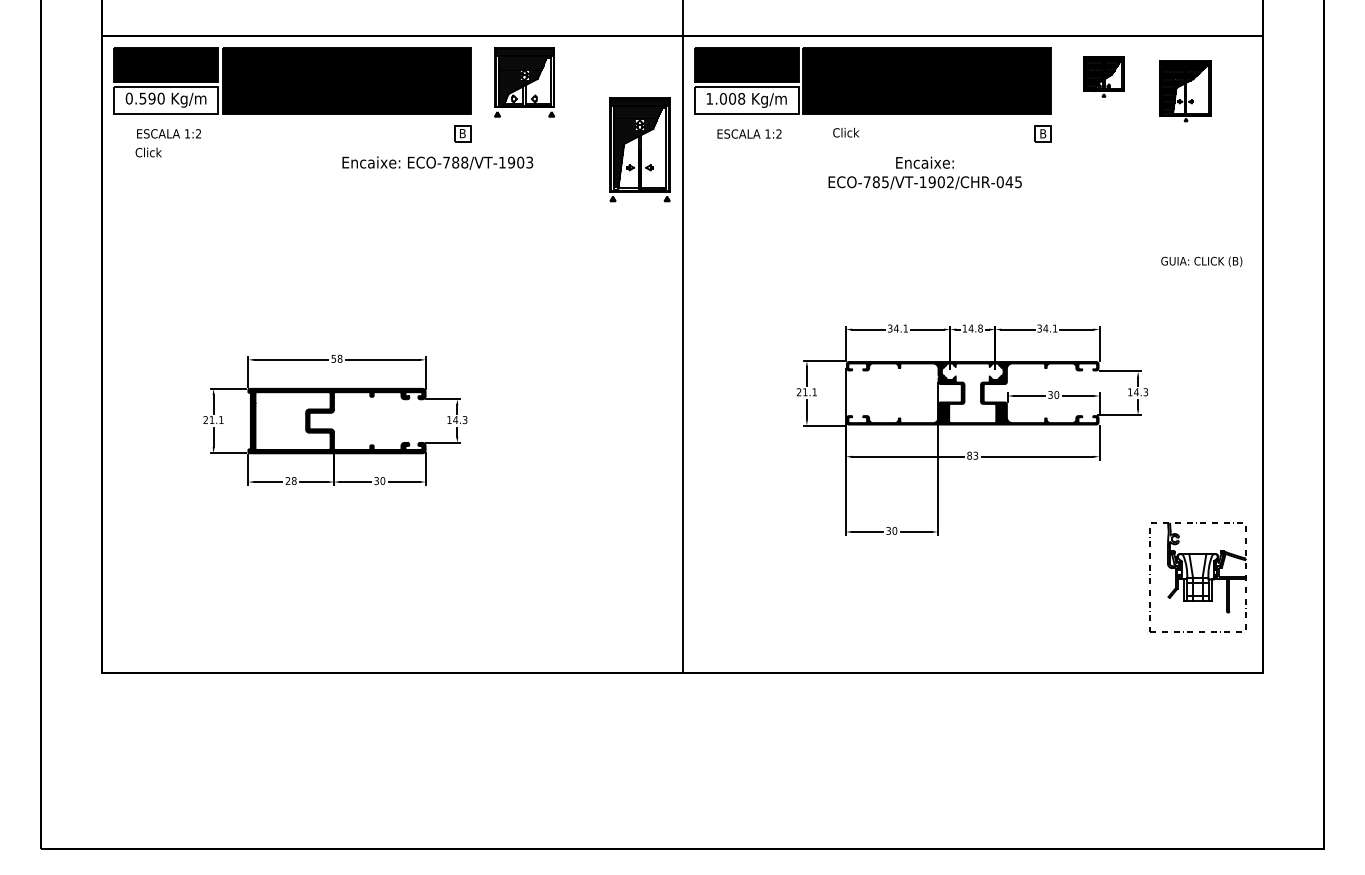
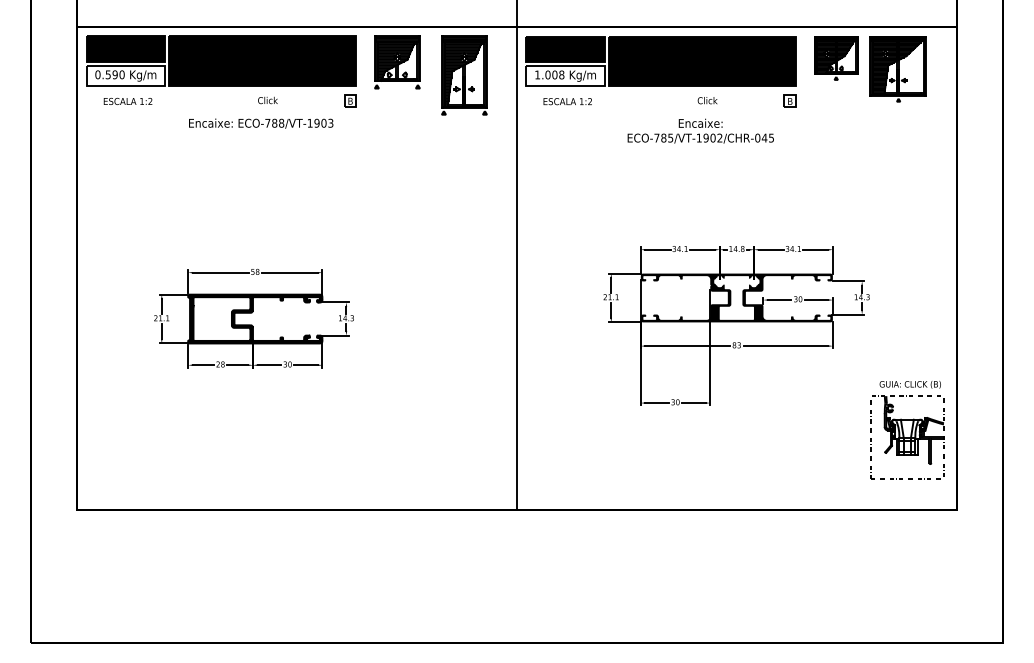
part: (1103, 76) -> (835, 58), size x1.43
part: (1185, 91) -> (898, 69), size x1.43
text: (846, 132) -> (707, 100), moved
part: (639, 149) -> (463, 75), moved
text: (148, 152) -> (267, 100), moved
text: (437, 162) -> (260, 123), moved
text: (1201, 261) -> (910, 384), moved

